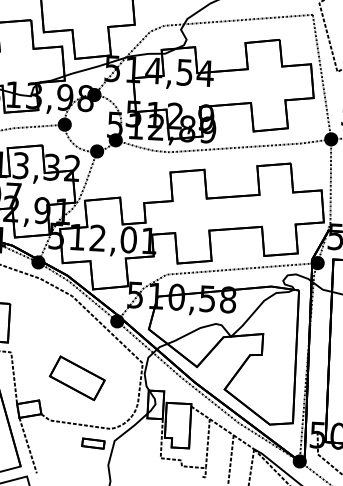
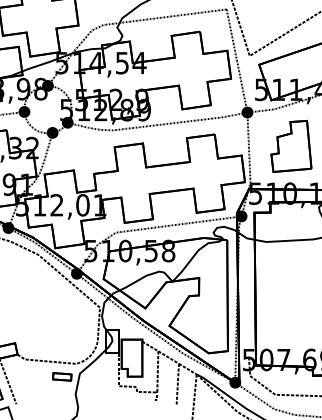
part: (77, 377) -> (46, 322), removed

